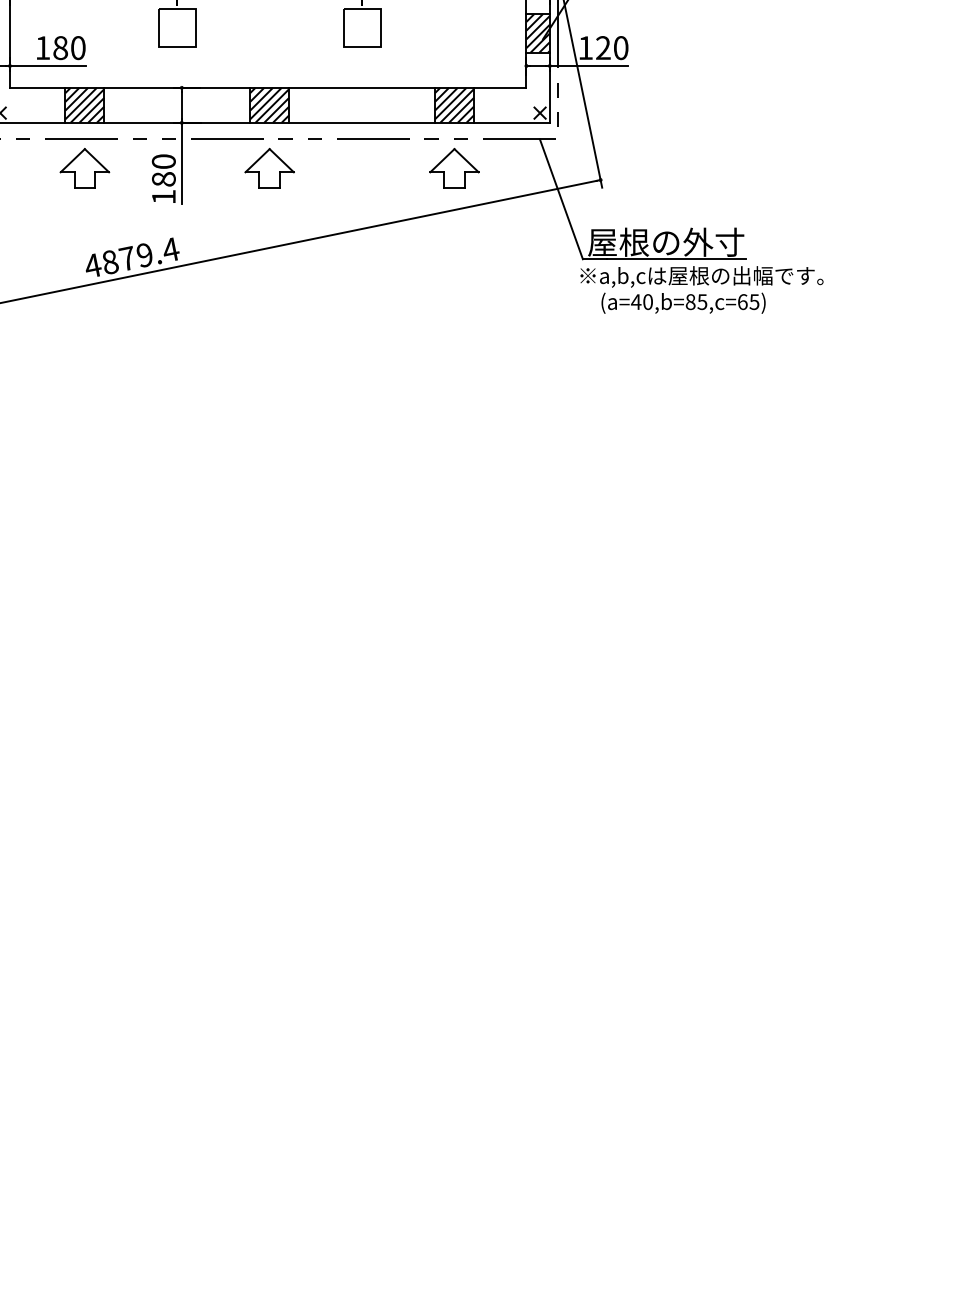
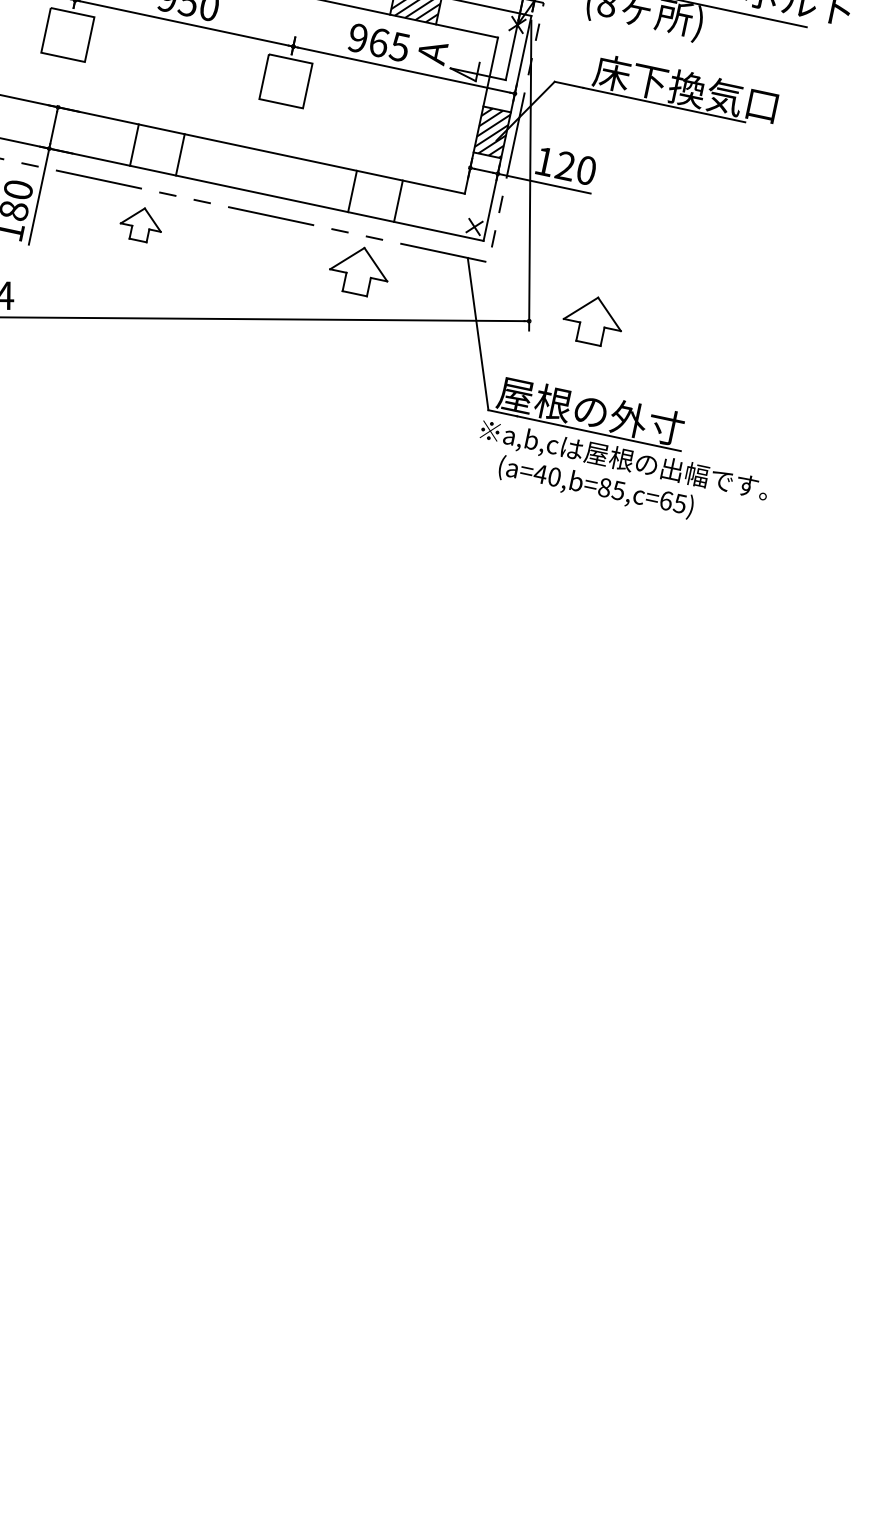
hatch: (269, 104) -> (157, 148), removed
hatch: (454, 104) -> (375, 195), removed
part: (269, 168) -> (141, 224), size x0.7
part: (652, 168) -> (593, 320), added

